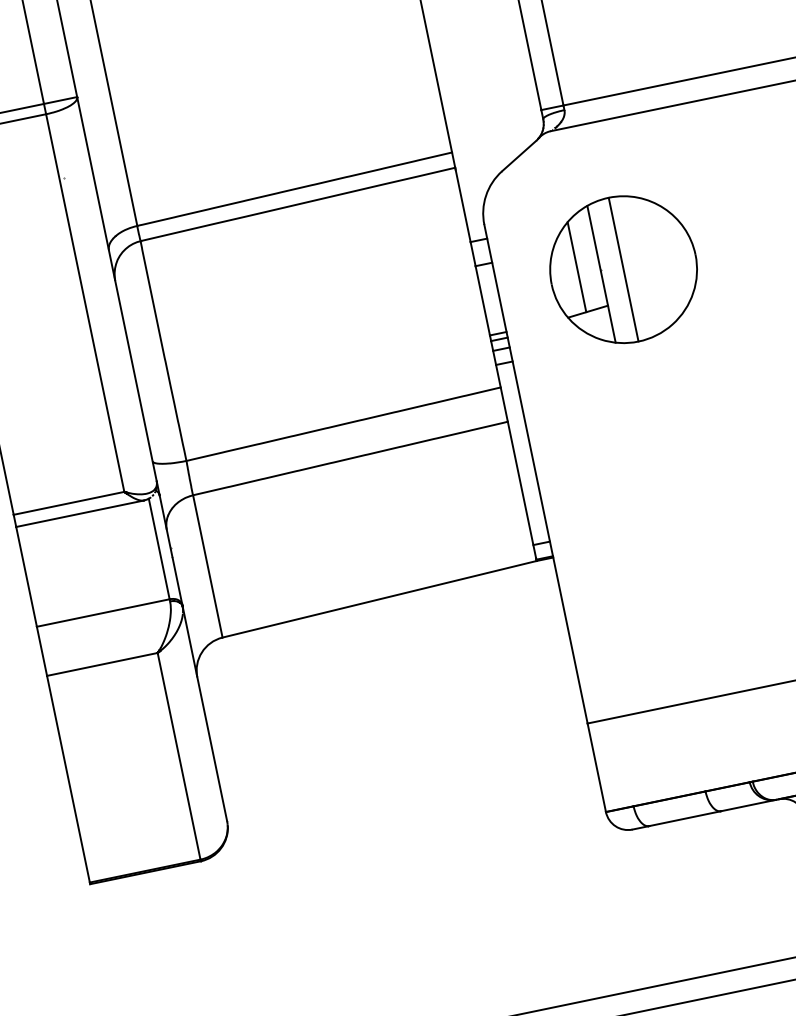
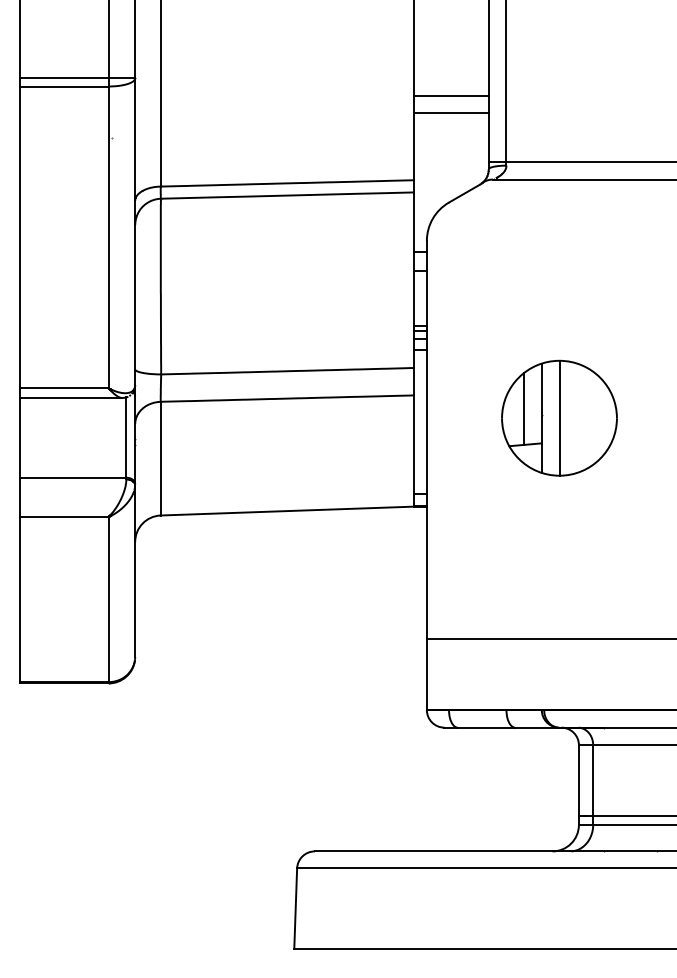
line: (476, 38) -> (450, 96), added
line: (480, 59) -> (450, 113), added
part: (623, 268) -> (559, 417), moved

